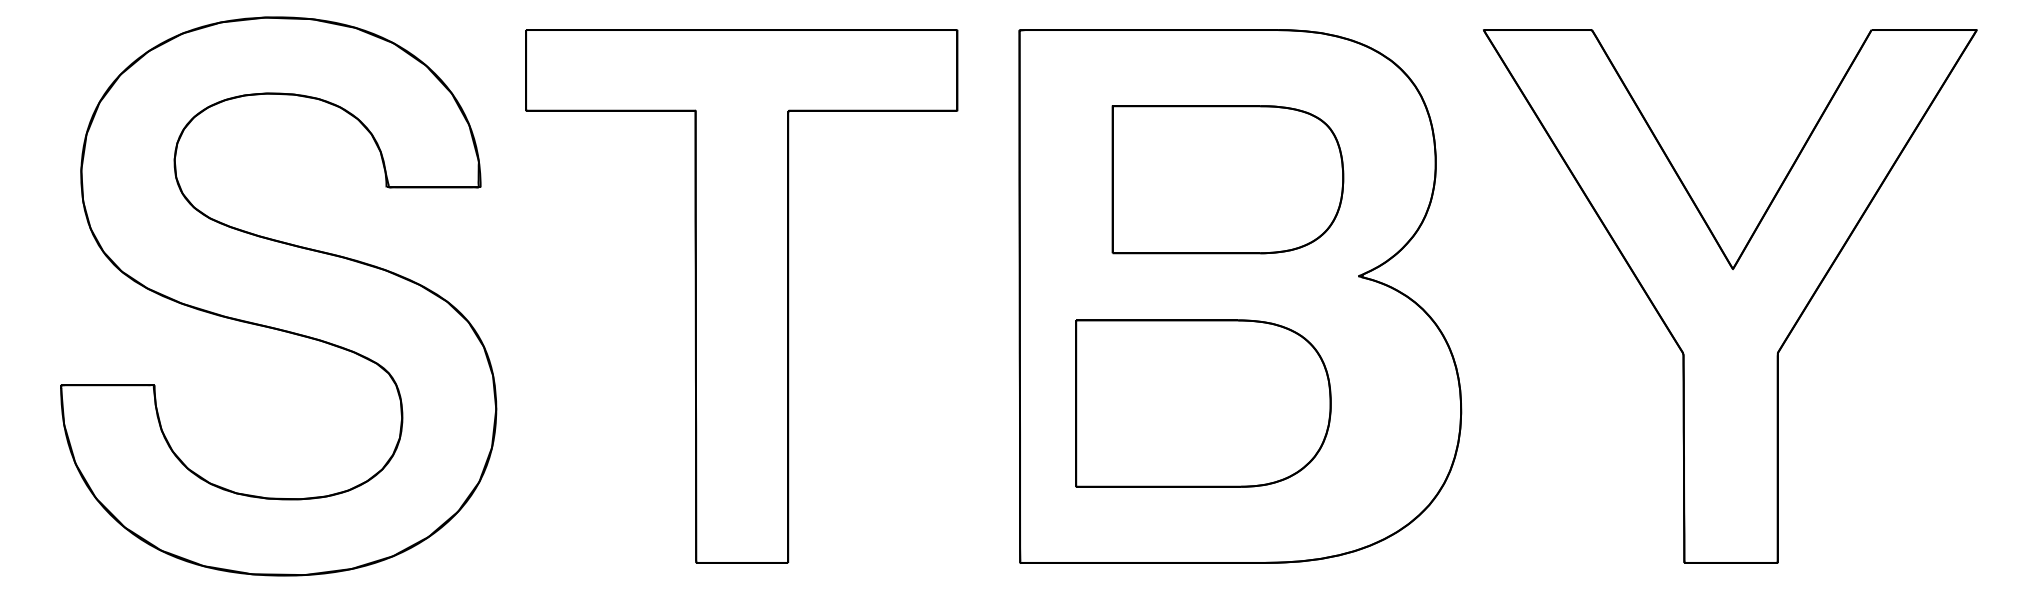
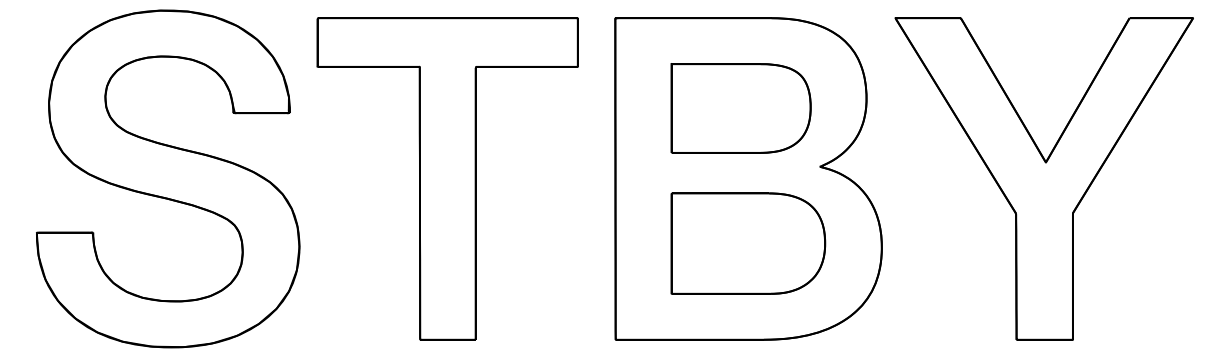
part: (1203, 403) -> (748, 243), moved

